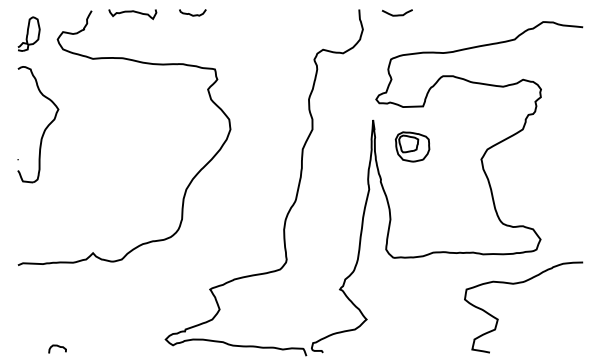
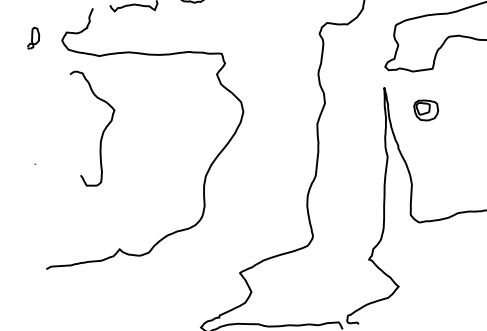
part: (28, 33) -> (32, 37), size x0.6
part: (45, 127) -> (103, 129), moved
part: (412, 146) -> (426, 109), size x0.7

